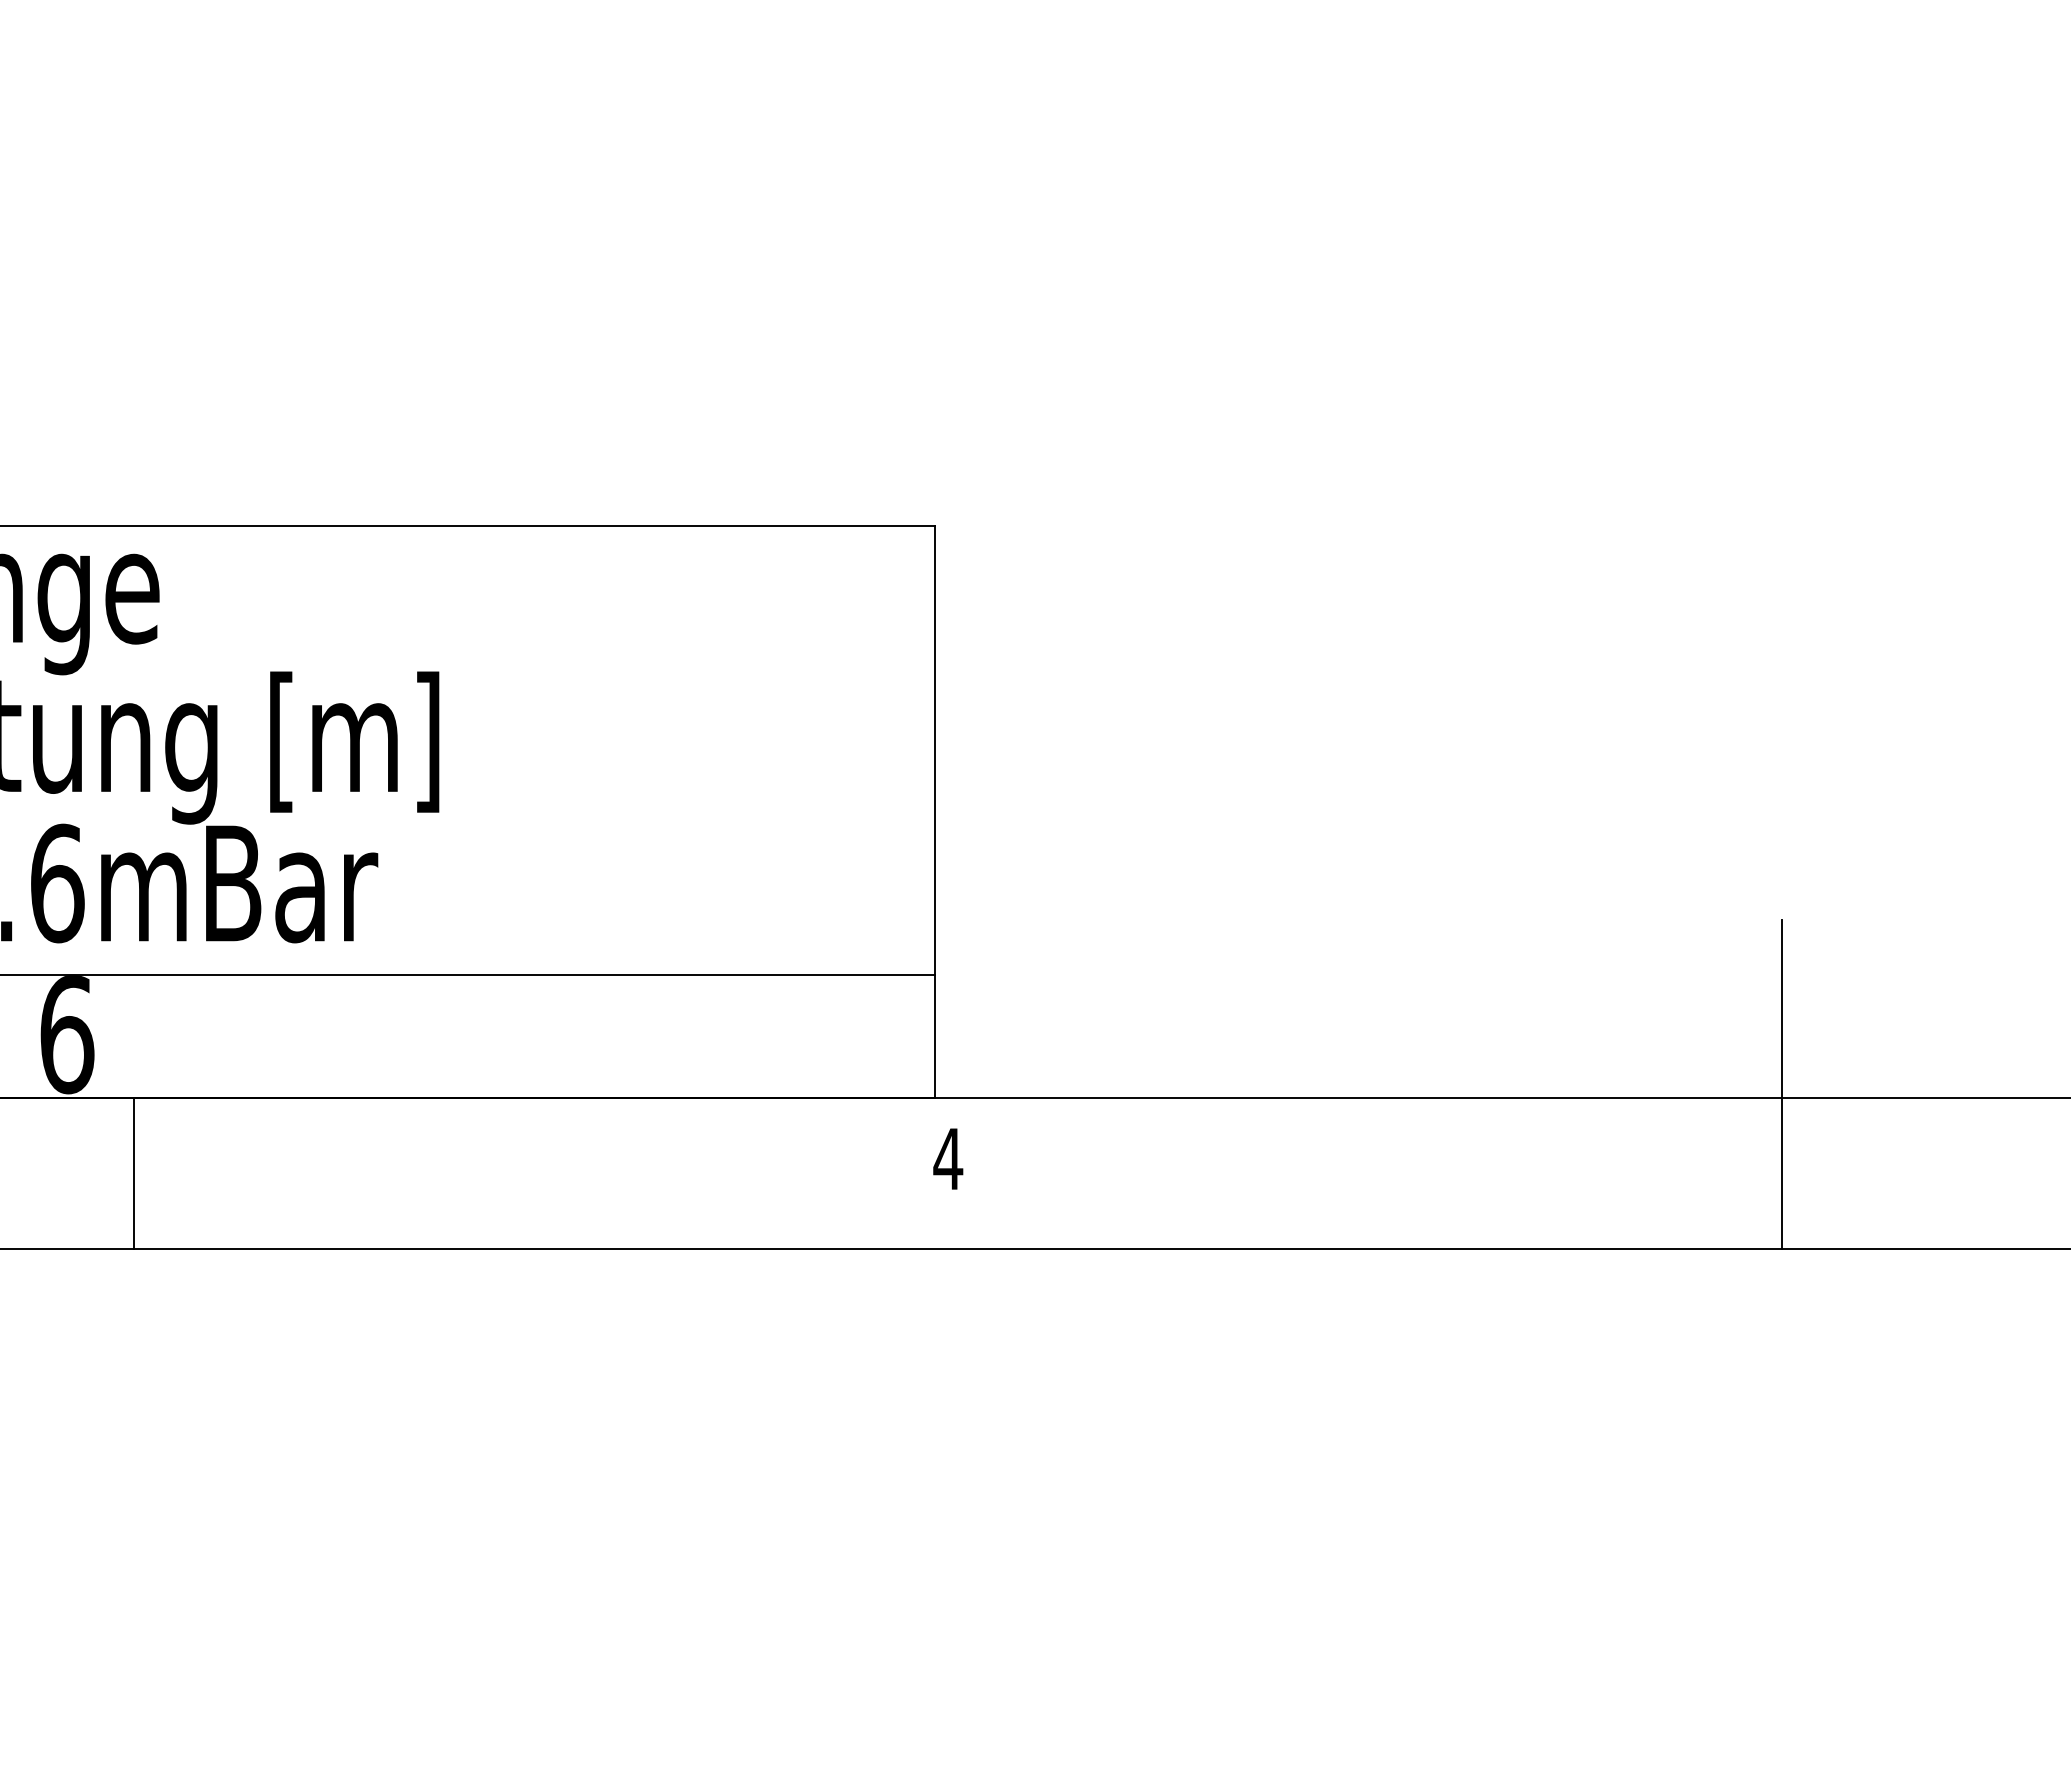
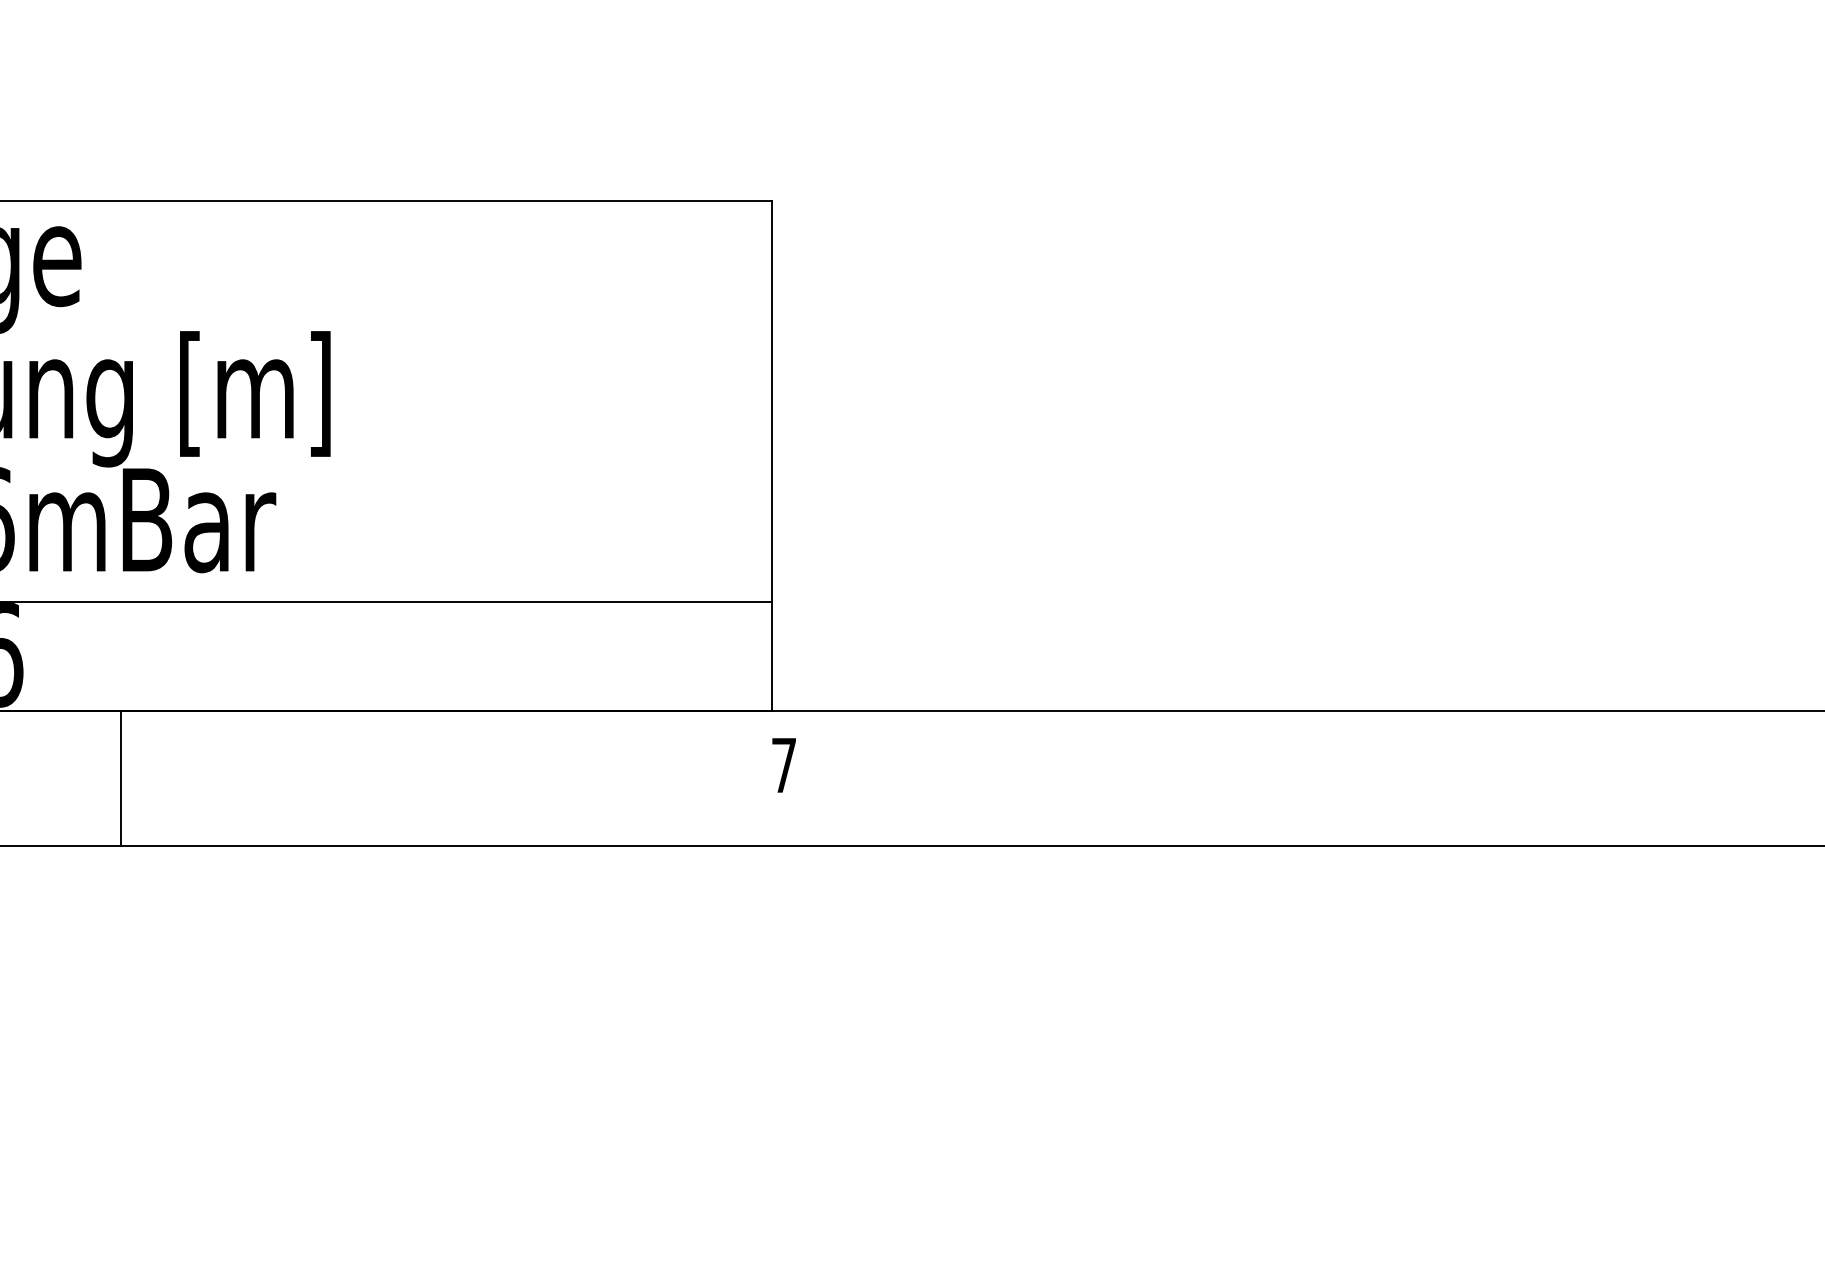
line: (1782, 1084) -> (1527, 699), removed
text: (948, 1158) -> (784, 764), 4 -> 7
line: (133, 1173) -> (120, 778), moved

